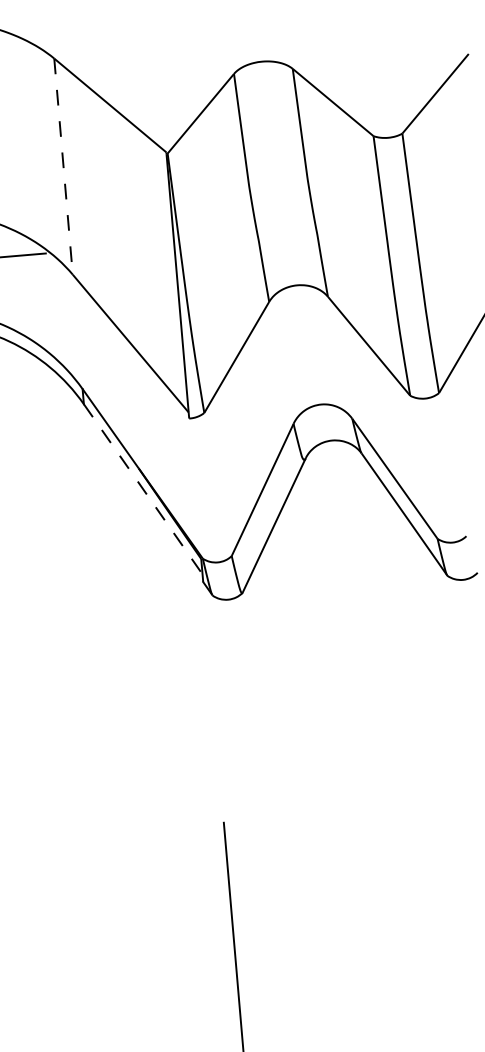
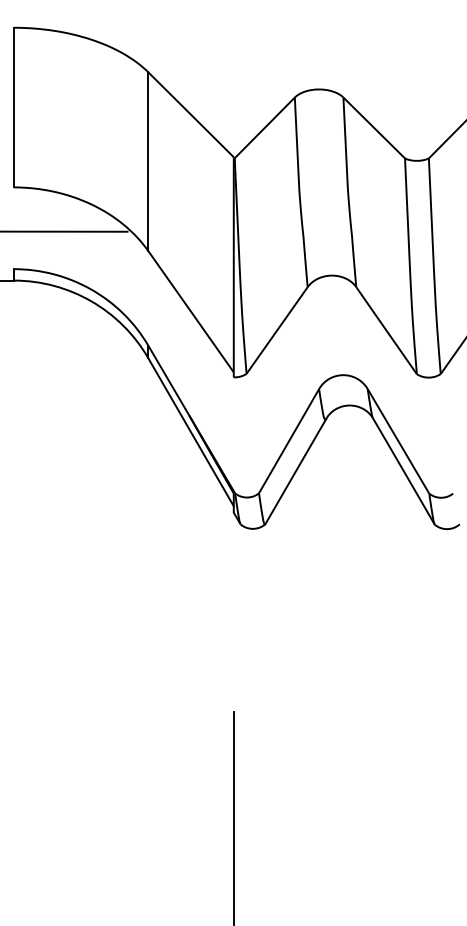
line: (63, 167) -> (148, 162), dashed -> solid
line: (143, 489) -> (191, 432), dashed -> solid

